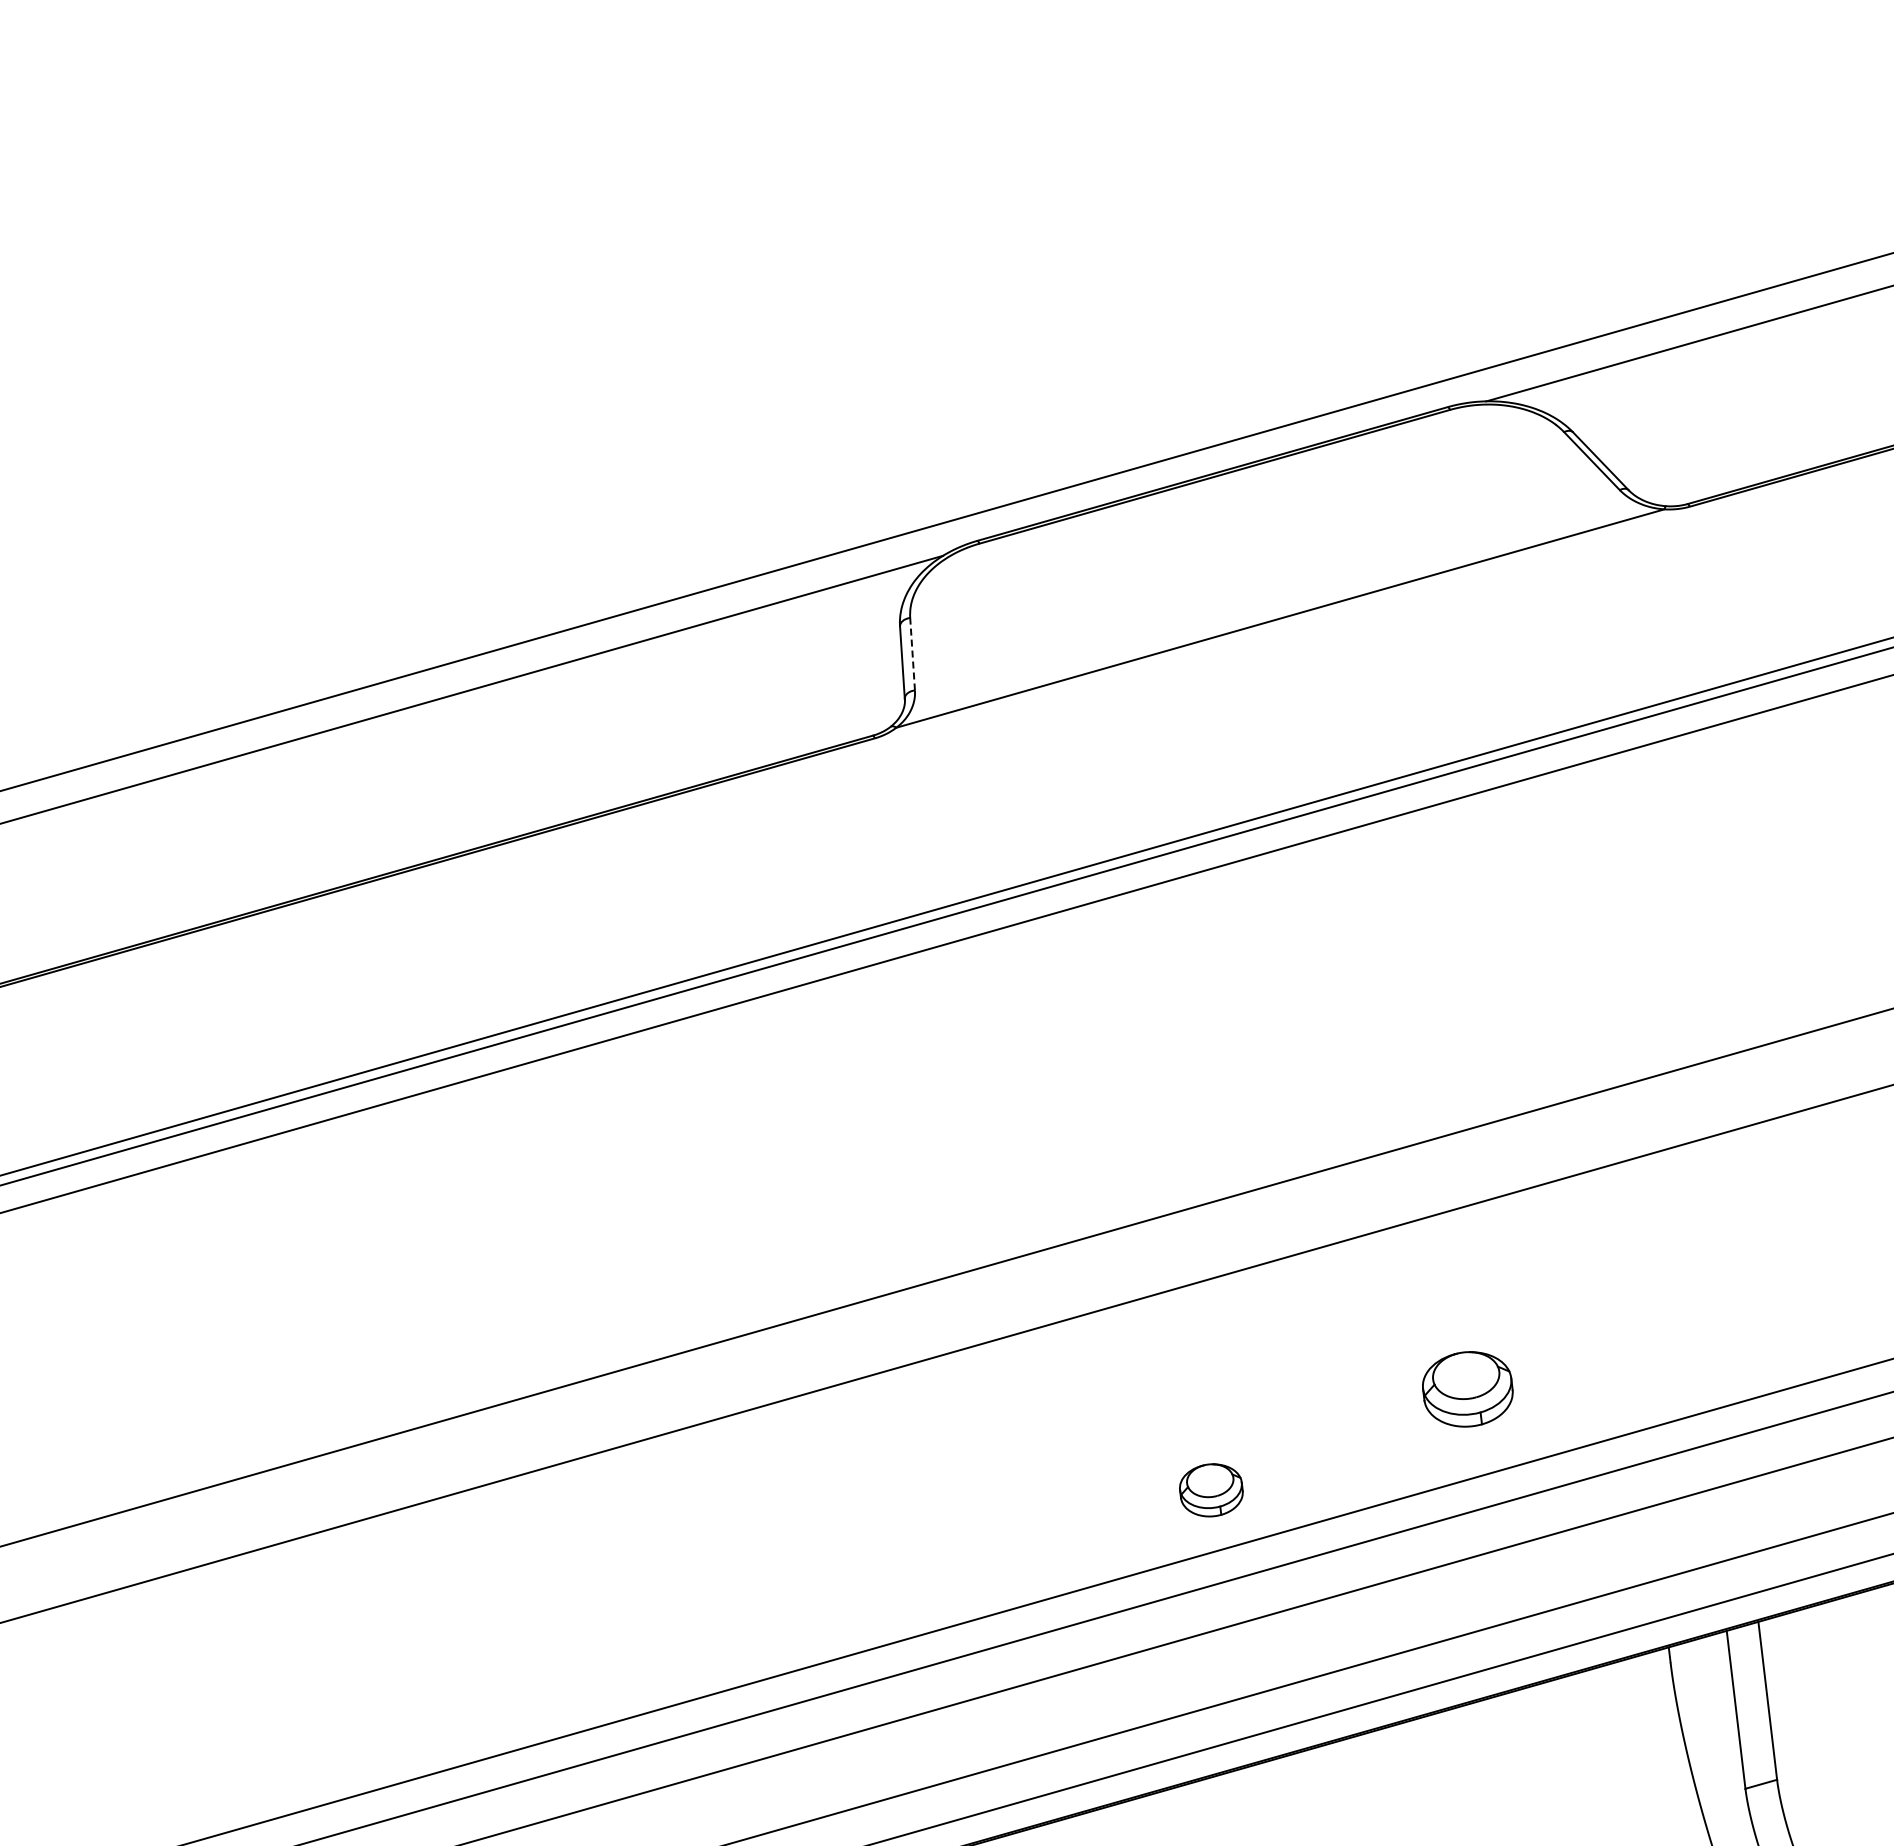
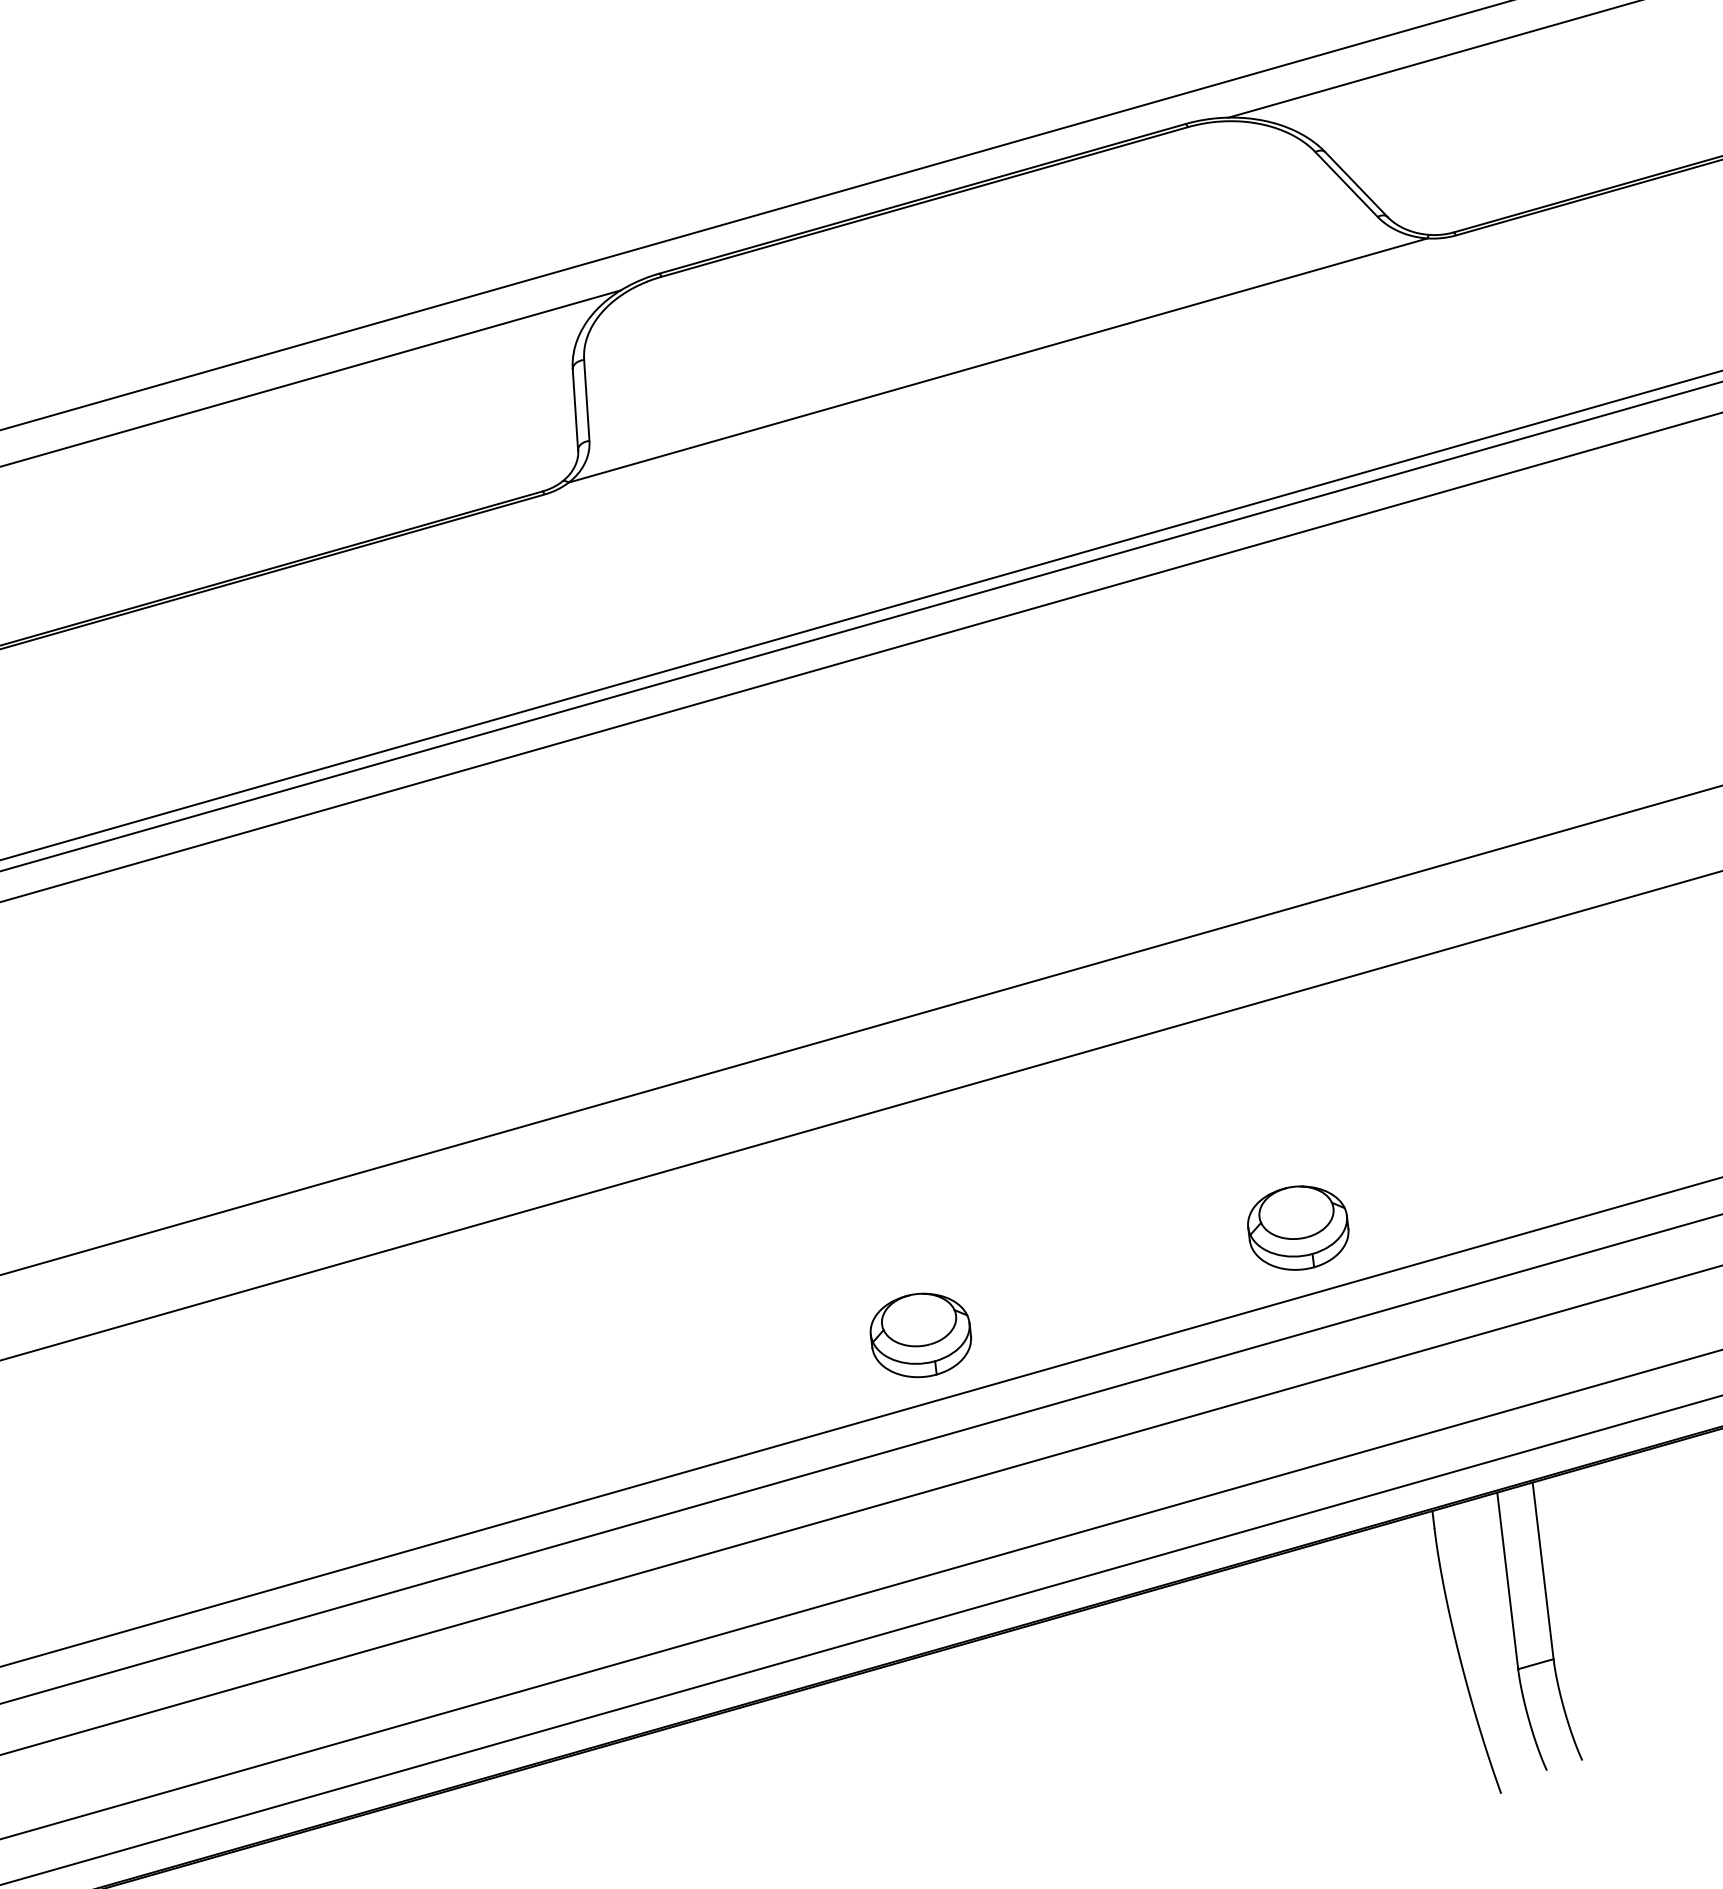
line: (912, 653) -> (586, 399), dashed -> solid
part: (1467, 1389) -> (1297, 1228), moved
part: (1211, 1490) -> (921, 1335), size x1.43

